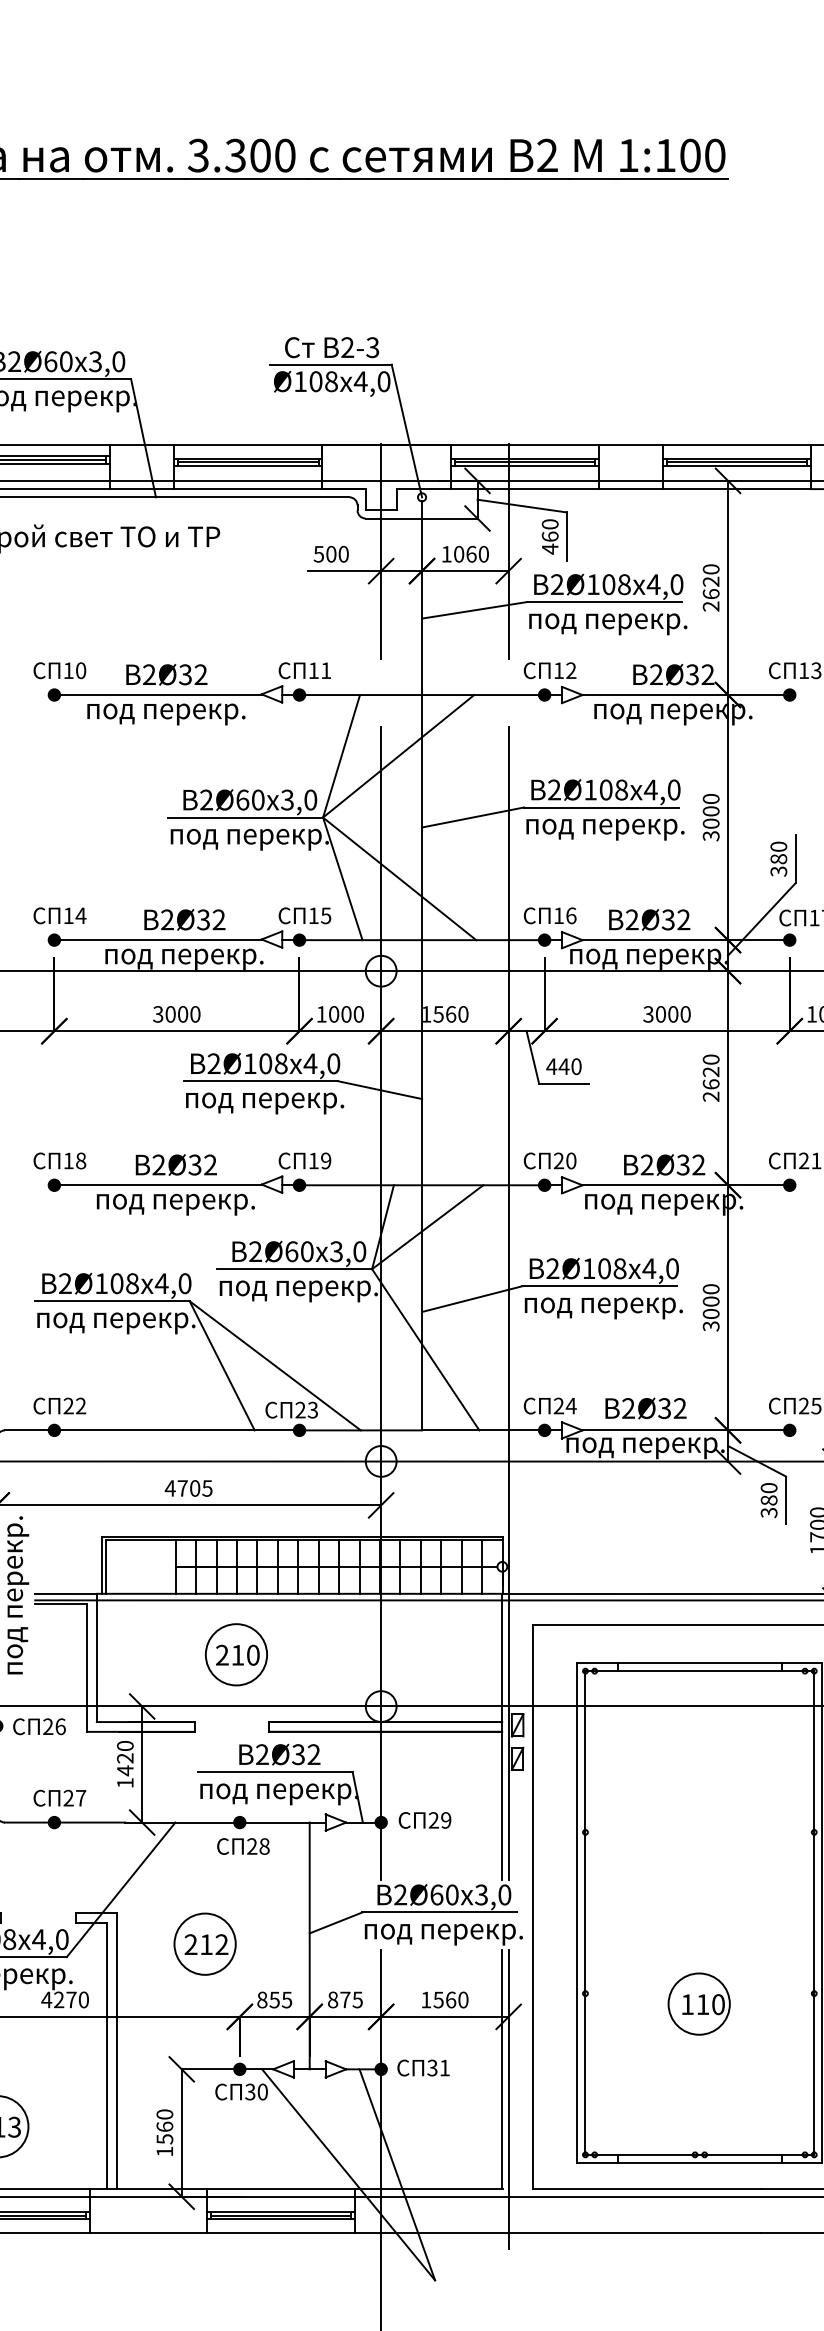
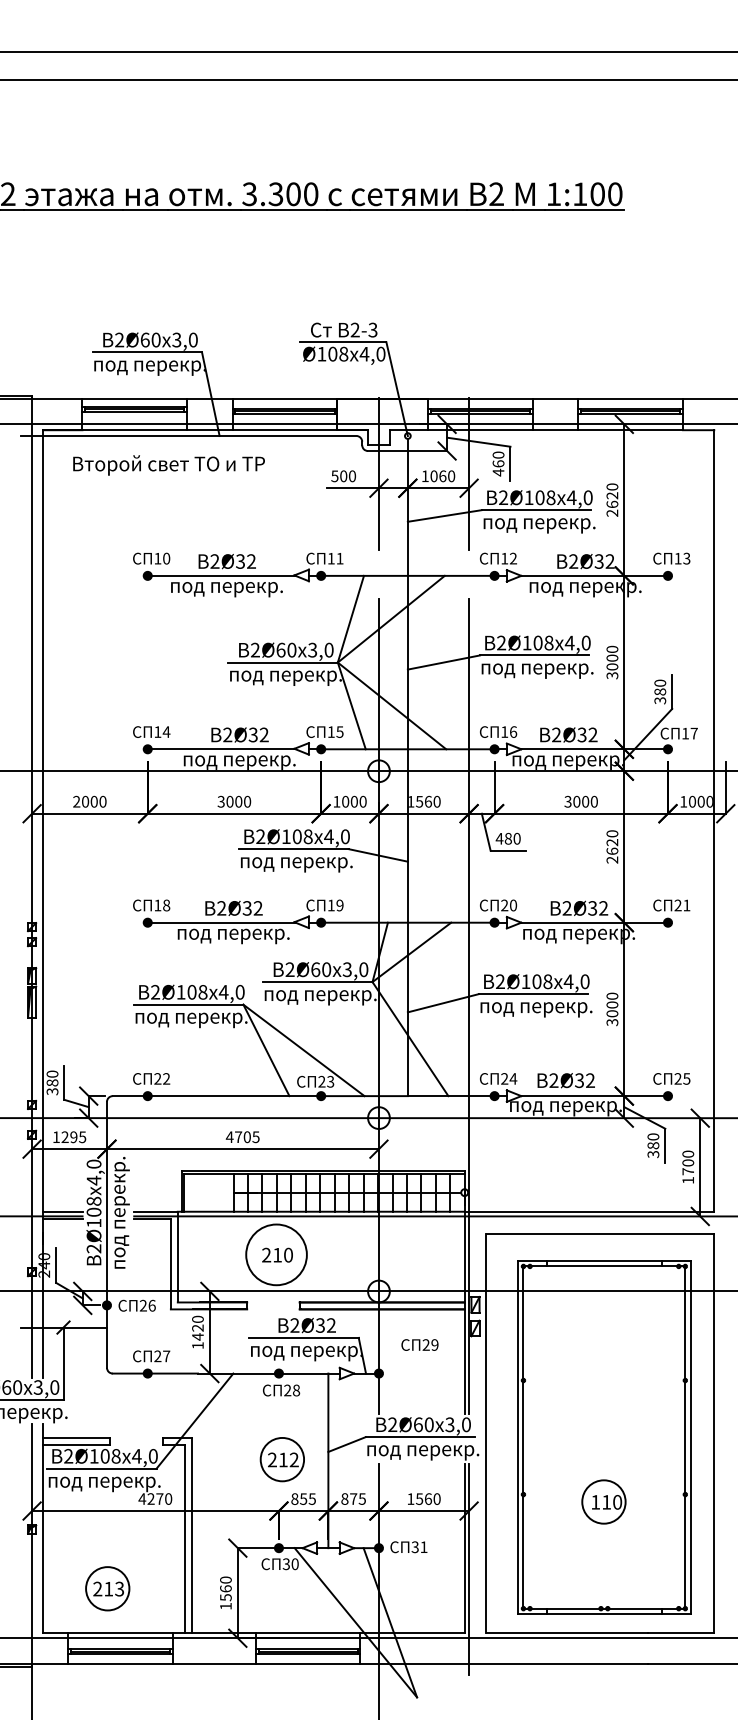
text: (564, 1066) -> (508, 838), 440 -> 480
circle: (236, 1654) -> (276, 1254), size x1.4
text: (424, 1819) -> (419, 1344), moved
part: (203, 1944) -> (281, 1459), moved

